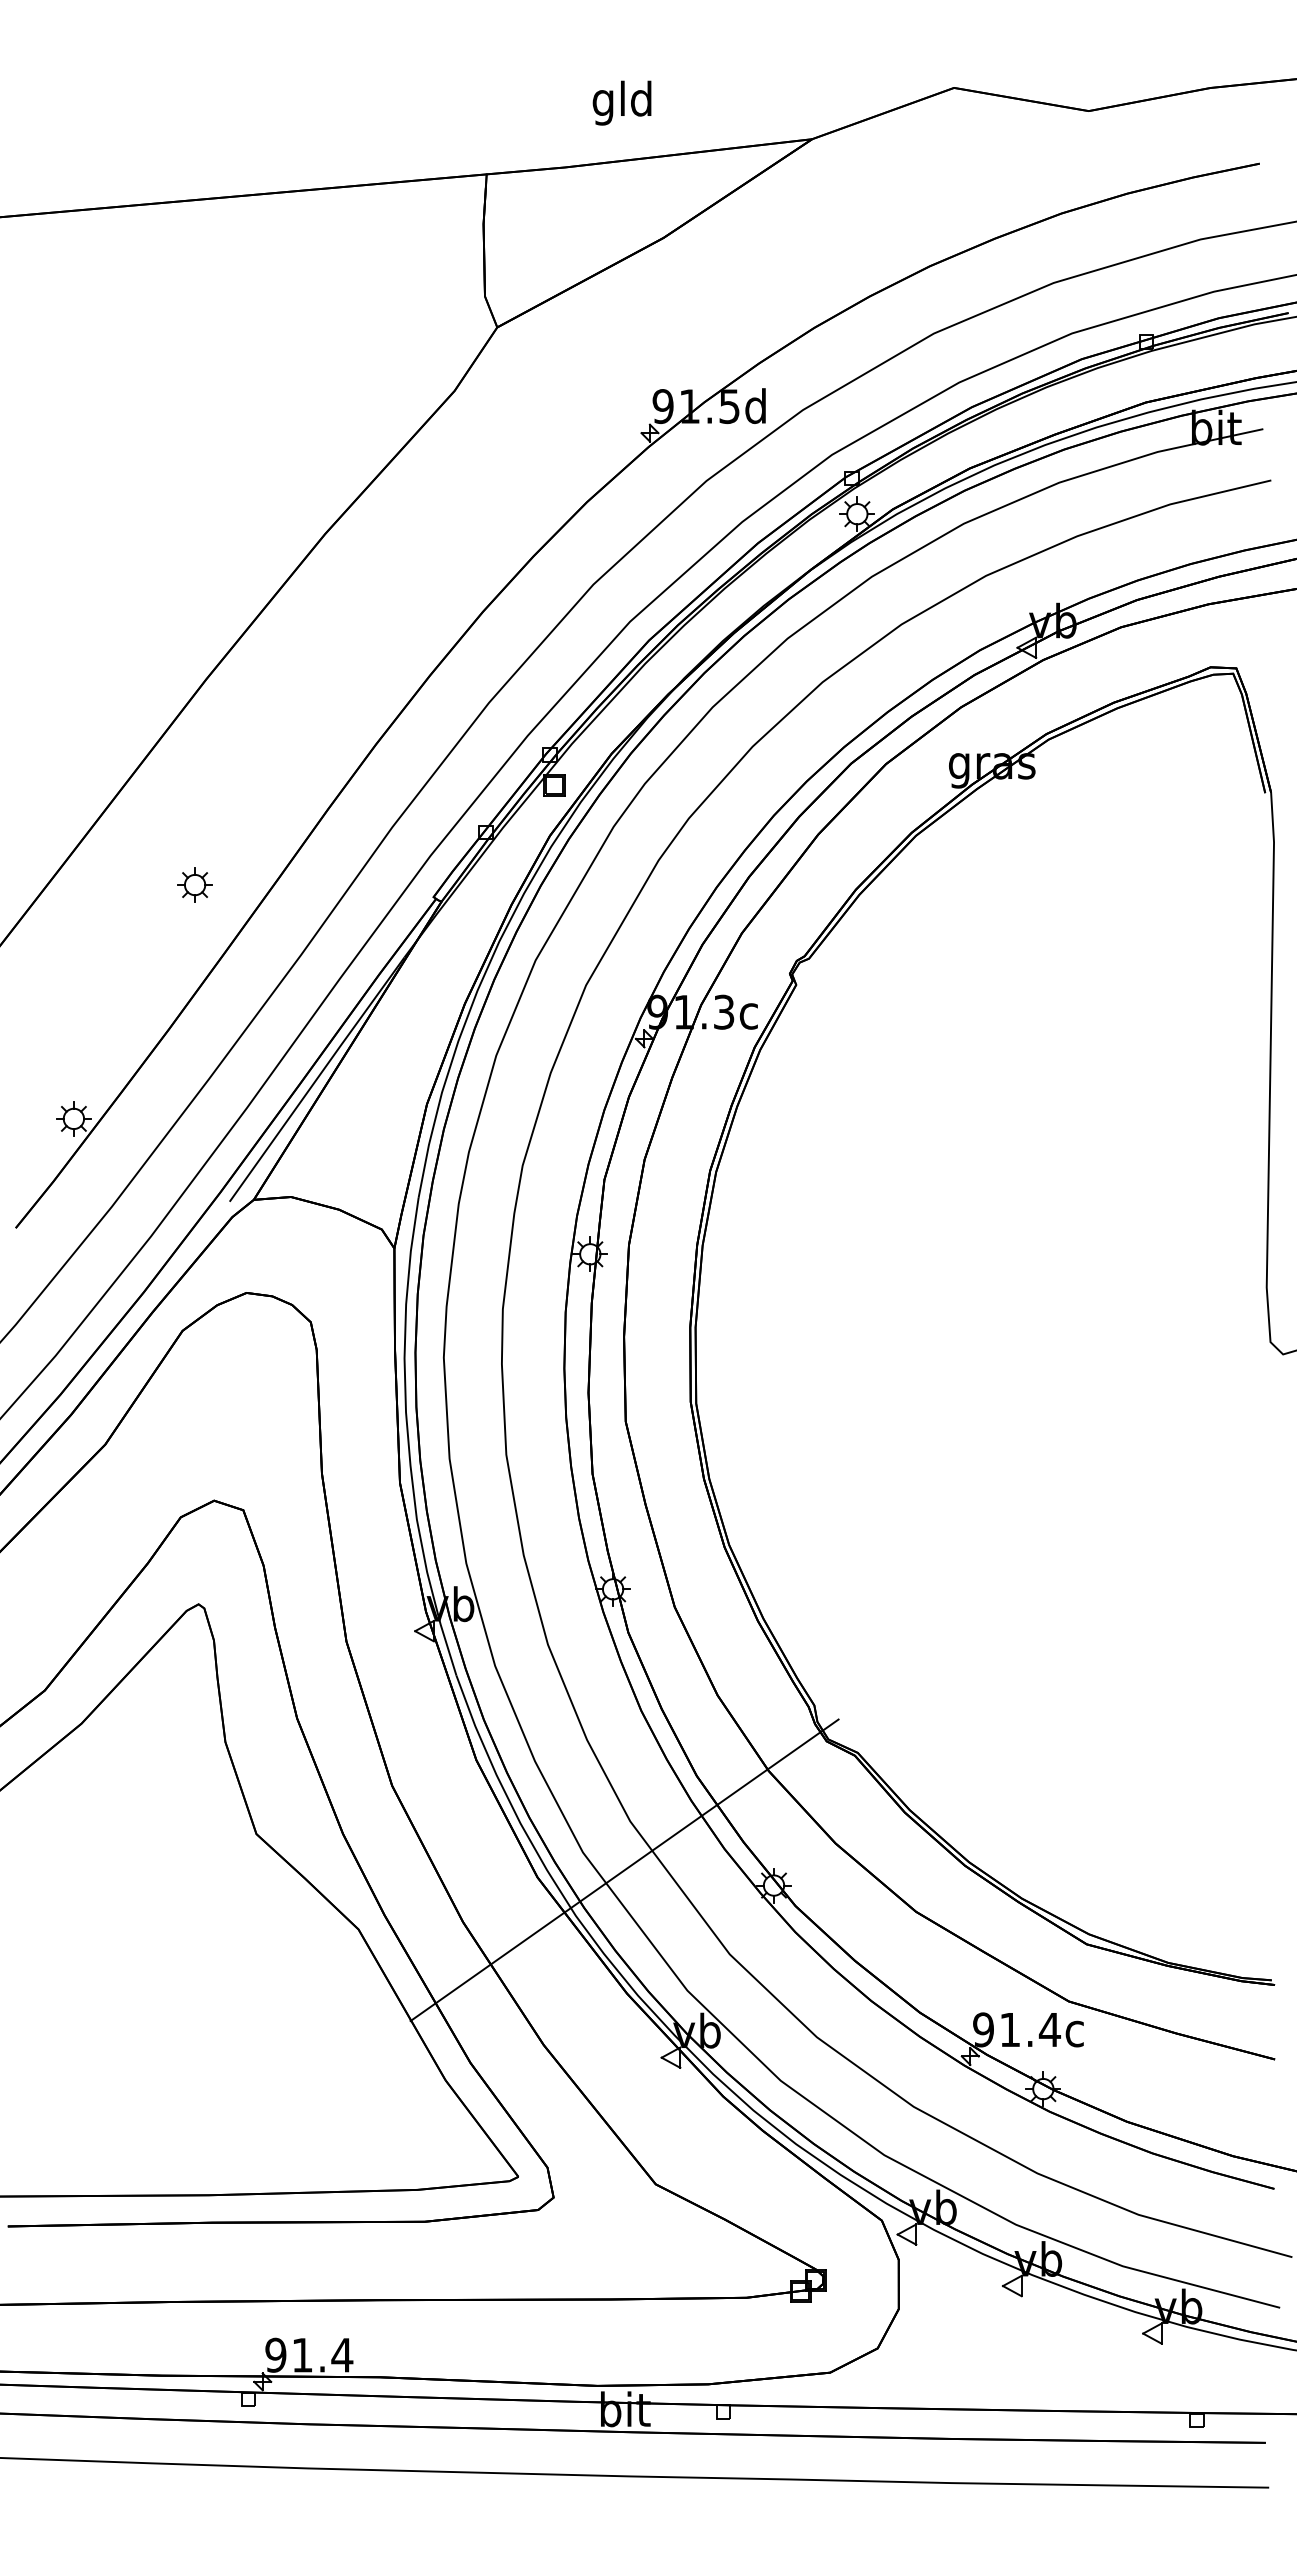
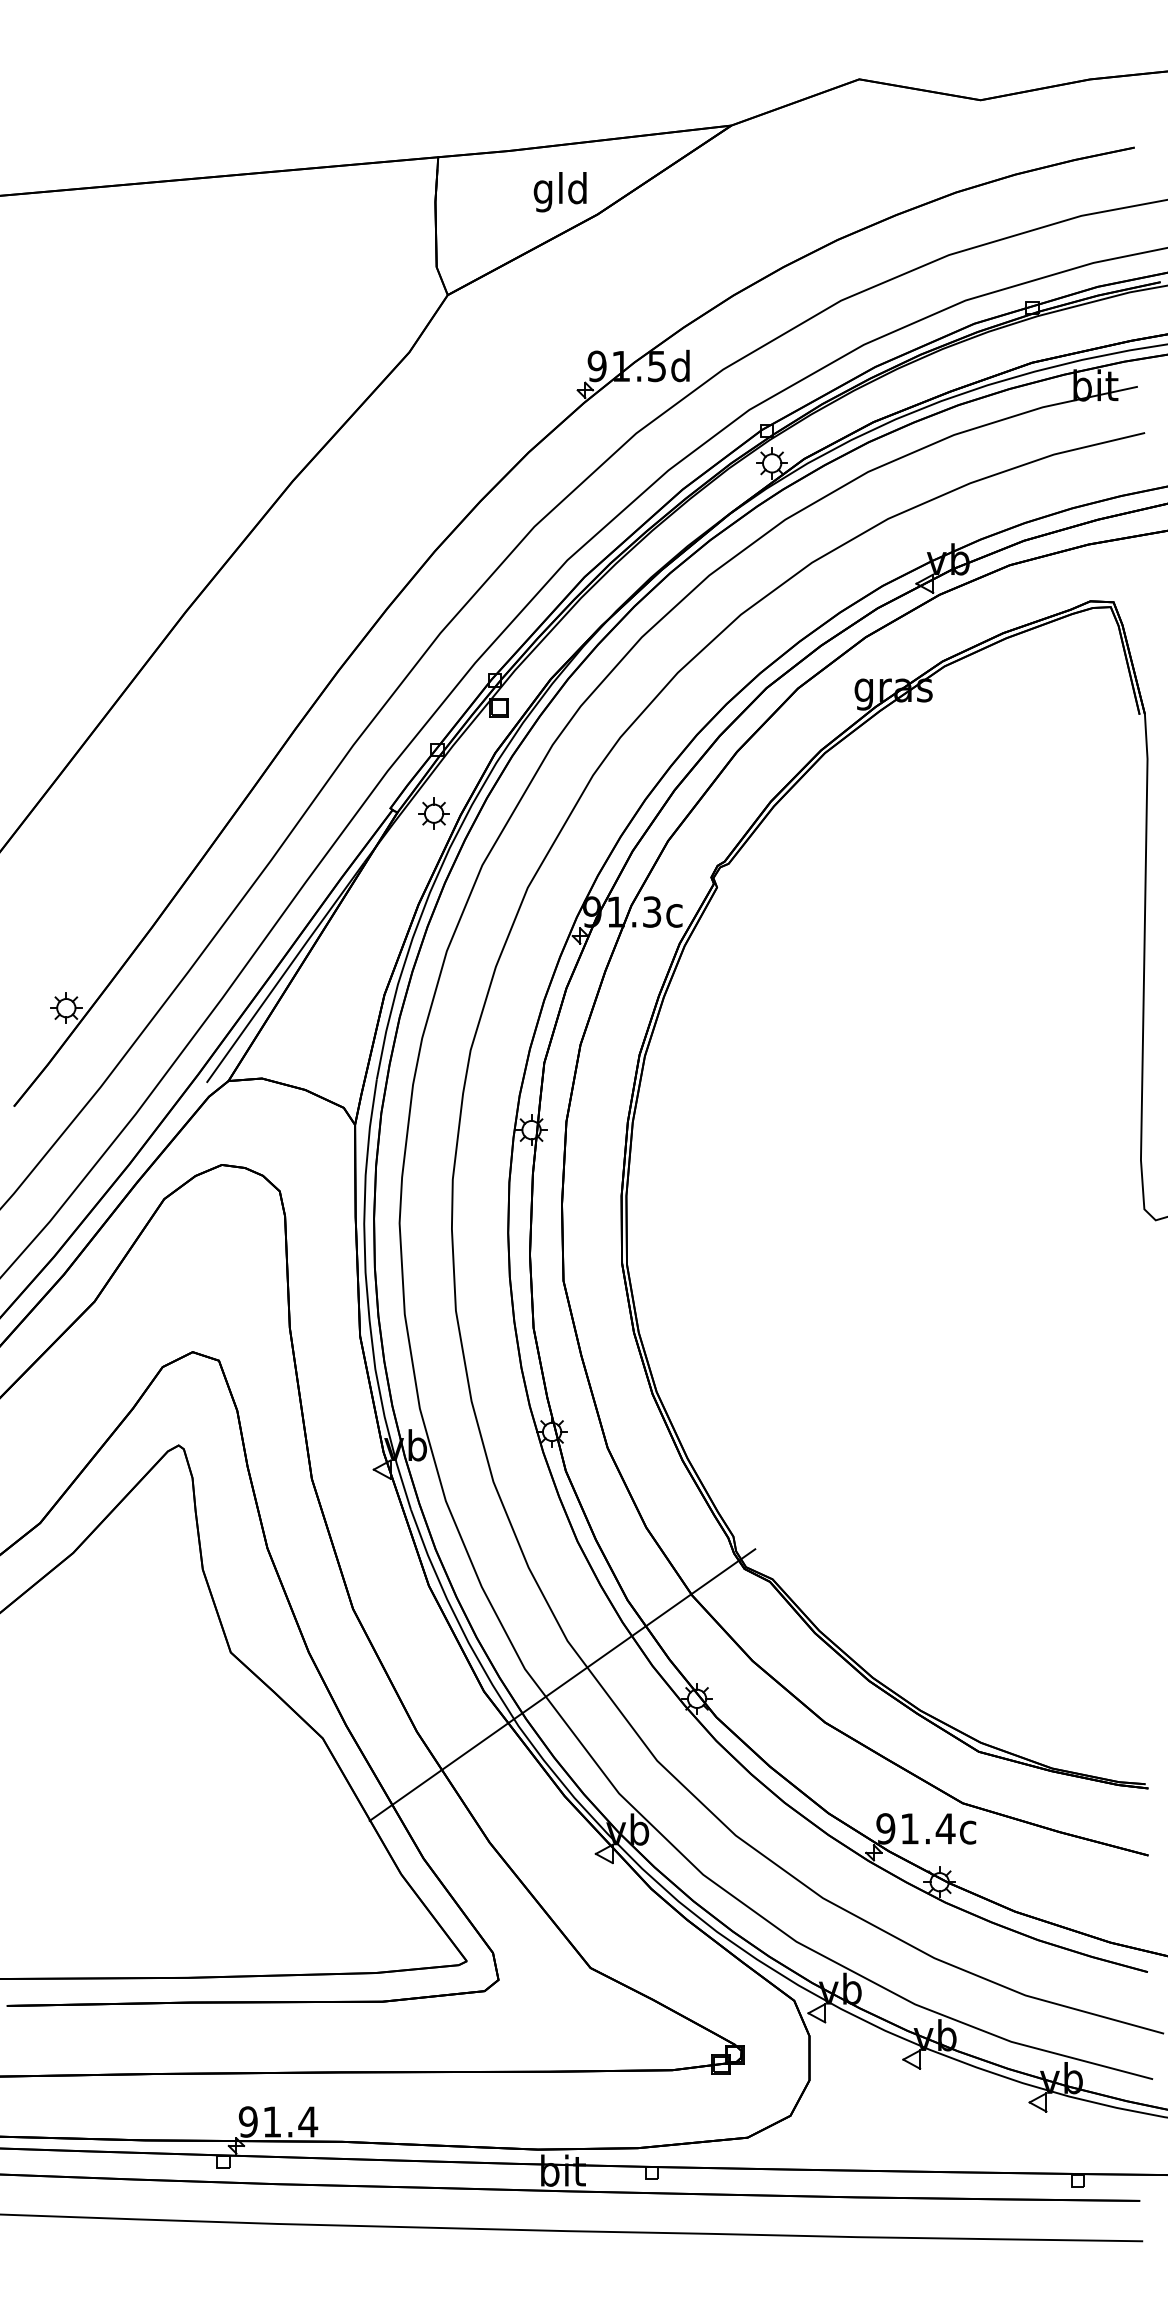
text: (621, 102) -> (559, 191), moved
part: (194, 884) -> (433, 813), moved

